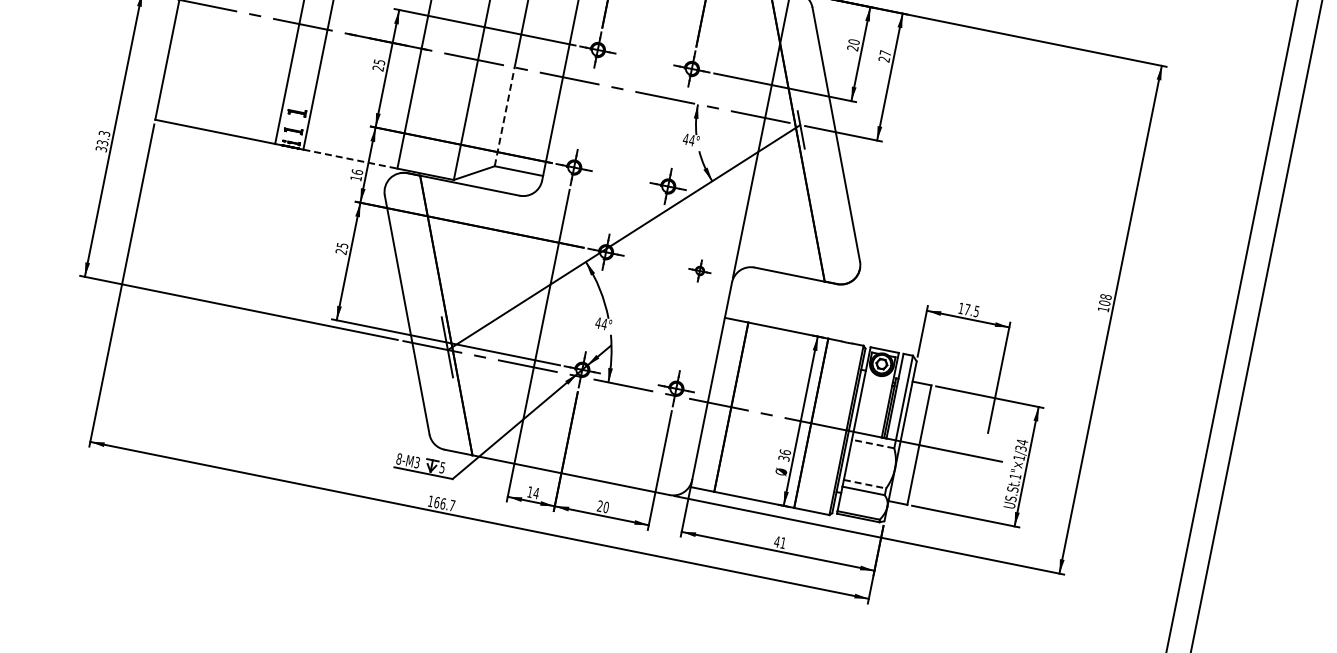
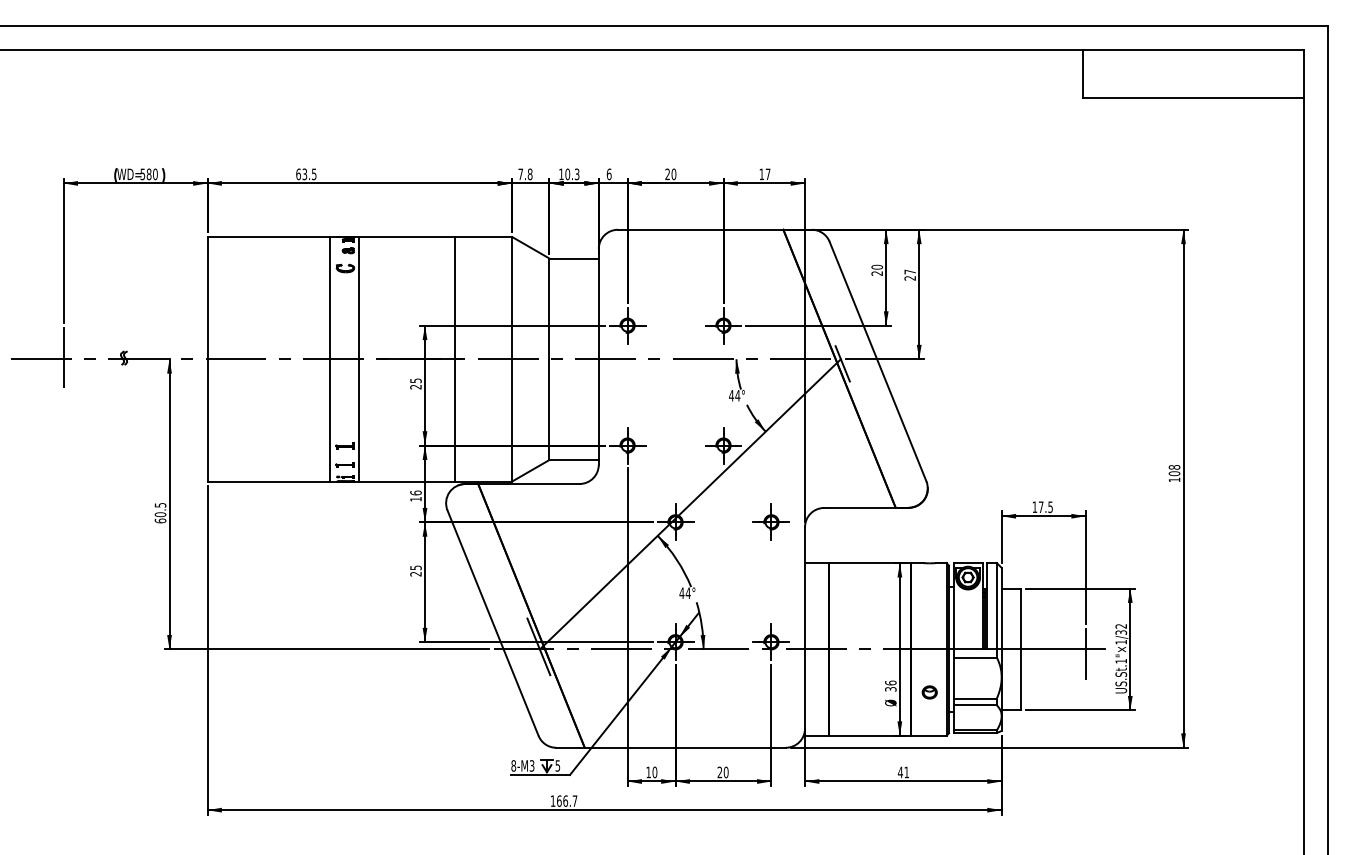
line: (504, 116) -> (549, 409), dashed -> solid
text: (102, 141) -> (160, 513), 33.3 -> 60.5
line: (350, 159) -> (406, 481), dashed -> solid
part: (699, 270) -> (770, 521), size x1.67
text: (1021, 441) -> (1120, 625), US.St.1"×1/34 -> US.St.1"×1/32
line: (873, 444) -> (975, 657), dashed -> solid
line: (981, 461) -> (1085, 653), added
part: (821, 469) -> (929, 692), added
line: (865, 484) -> (975, 698), dashed -> solid
text: (535, 493) -> (654, 772), 14 -> 10

